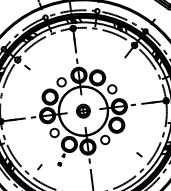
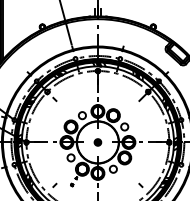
part: (83, 111) -> (97, 142), size x0.6

